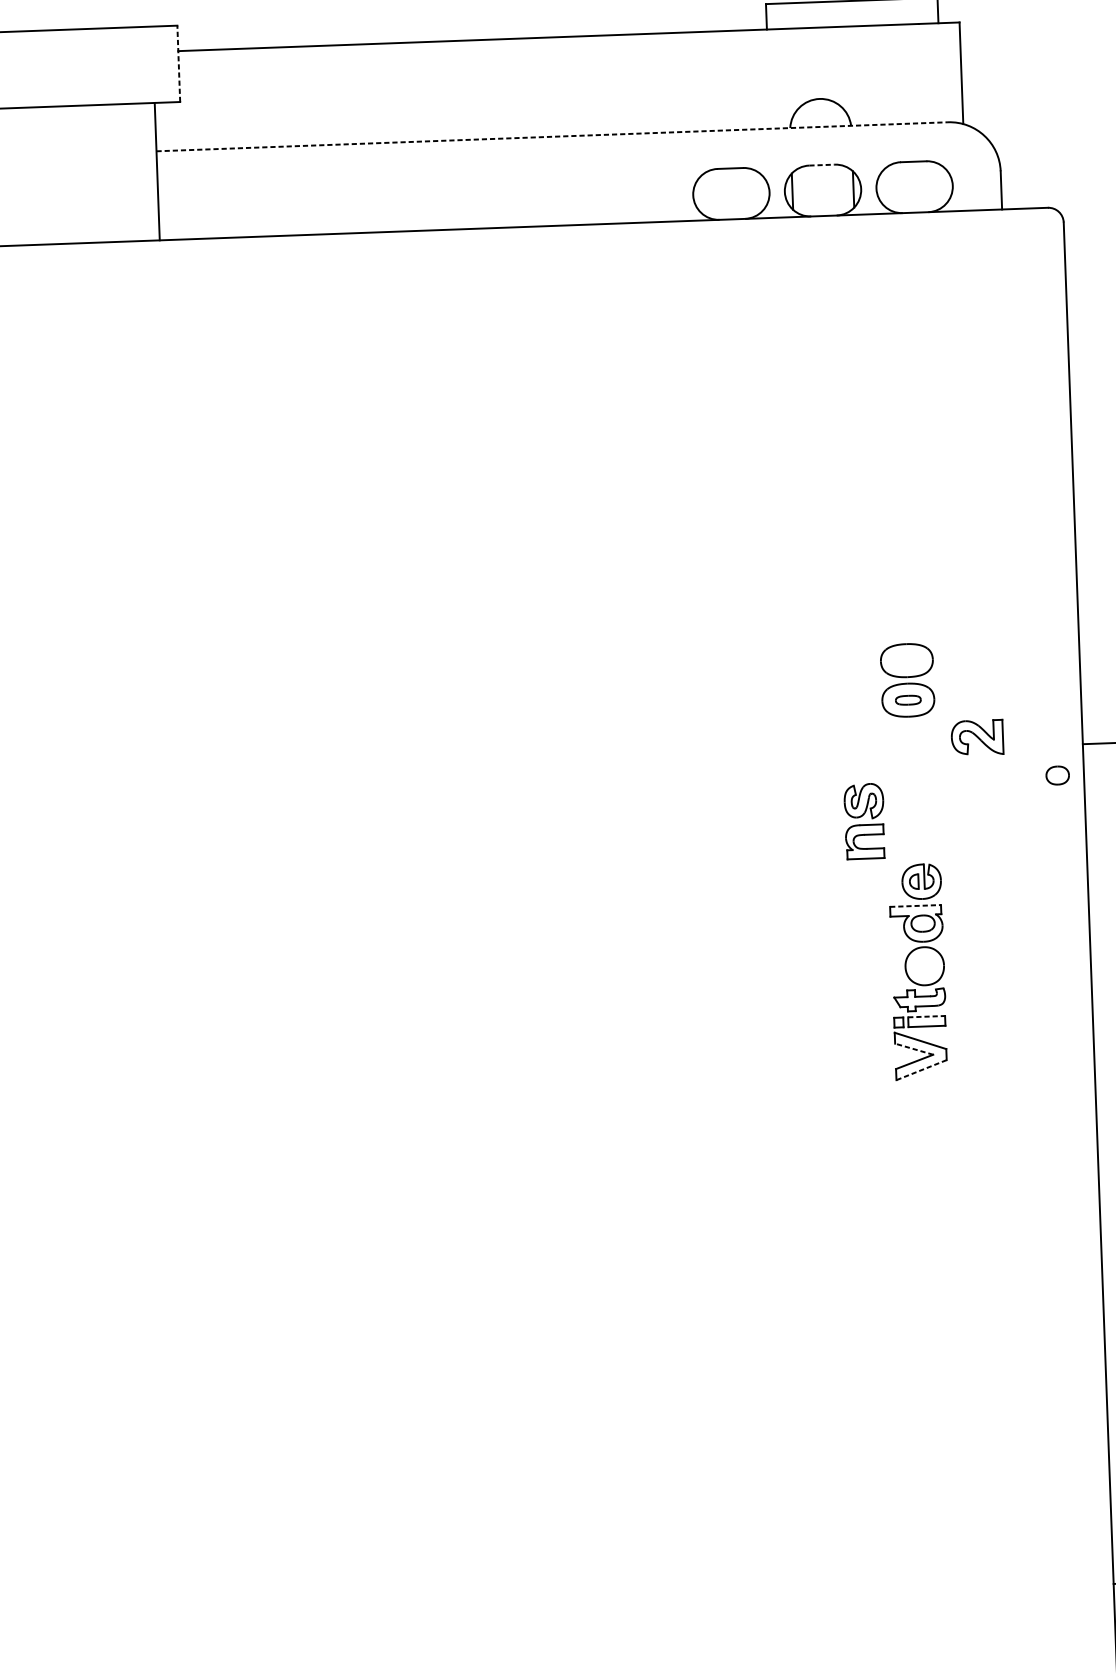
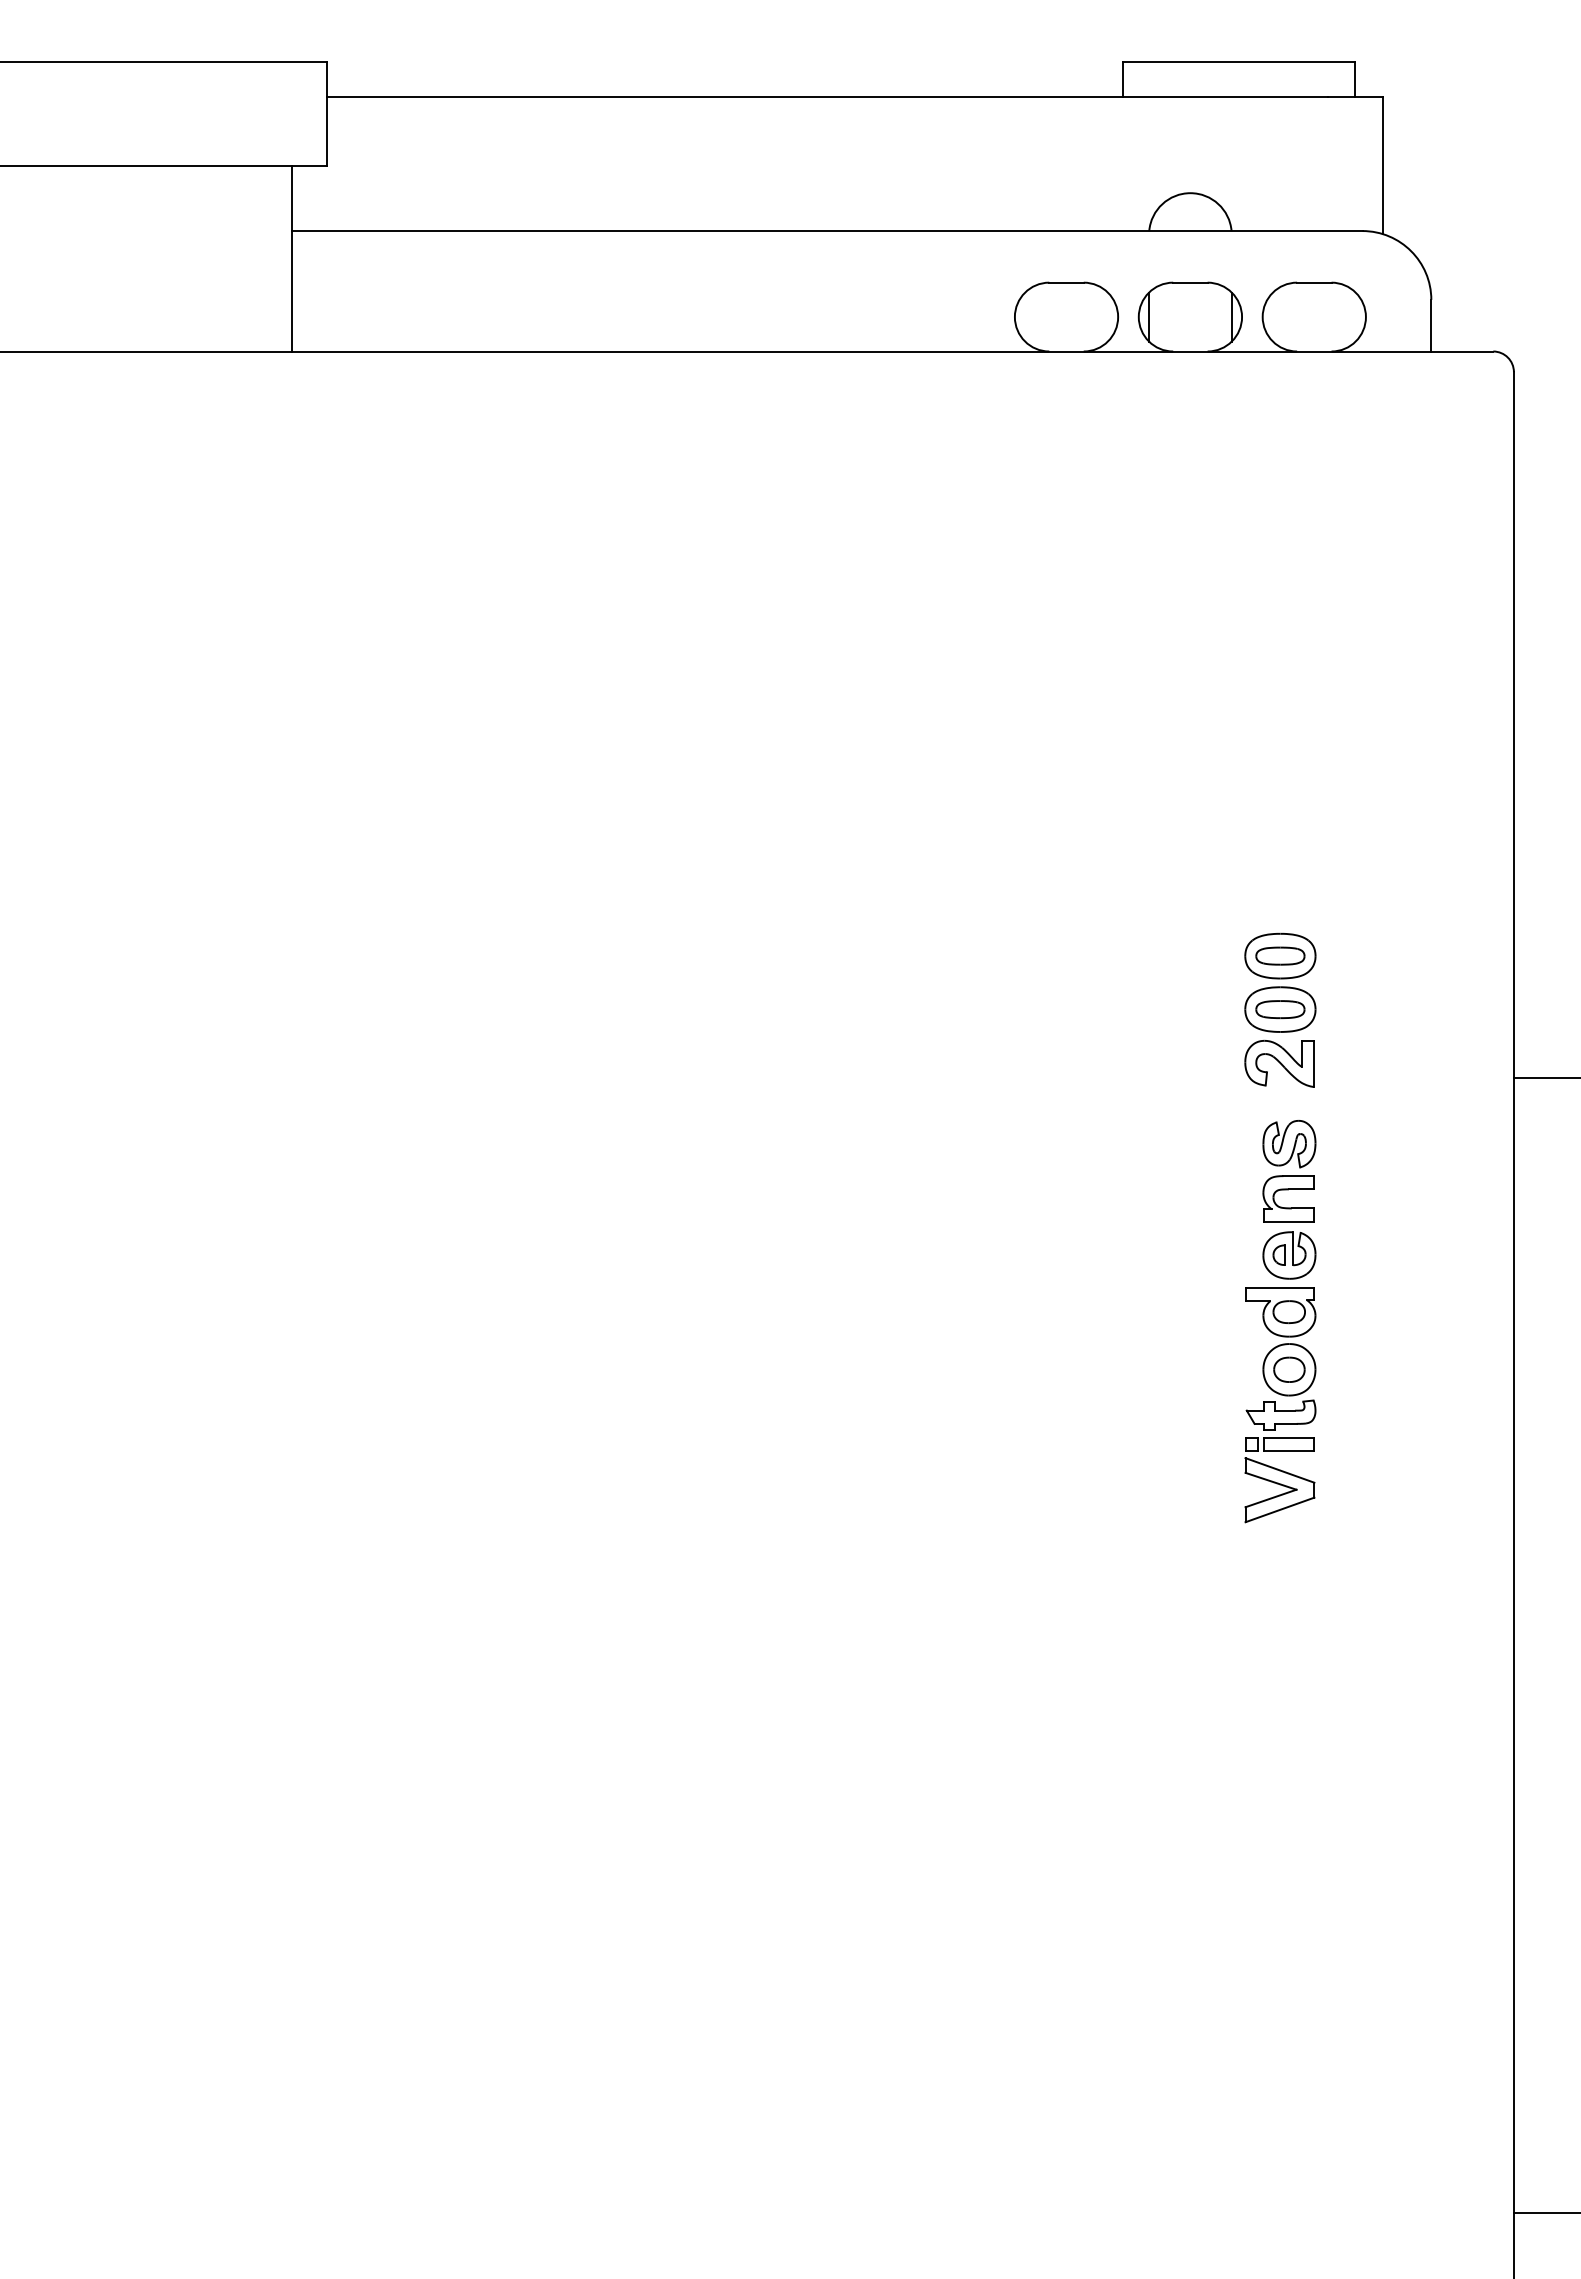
line: (178, 64) -> (326, 114), dashed -> solid
line: (552, 137) -> (827, 231), dashed -> solid
line: (822, 164) -> (1190, 282), dashed -> solid
part: (906, 660) -> (1280, 955), added
part: (908, 700) -> (1280, 1009), size x1.43
part: (977, 737) -> (1279, 1063), moved
part: (1057, 775) -> (1289, 1369), moved
part: (864, 821) -> (1289, 1171), moved
line: (915, 905) -> (1280, 1287), dashed -> solid
line: (926, 1016) -> (1289, 1437), dashed -> solid
line: (914, 1049) -> (1271, 1481), dashed -> solid
line: (921, 1069) -> (1279, 1509), dashed -> solid

